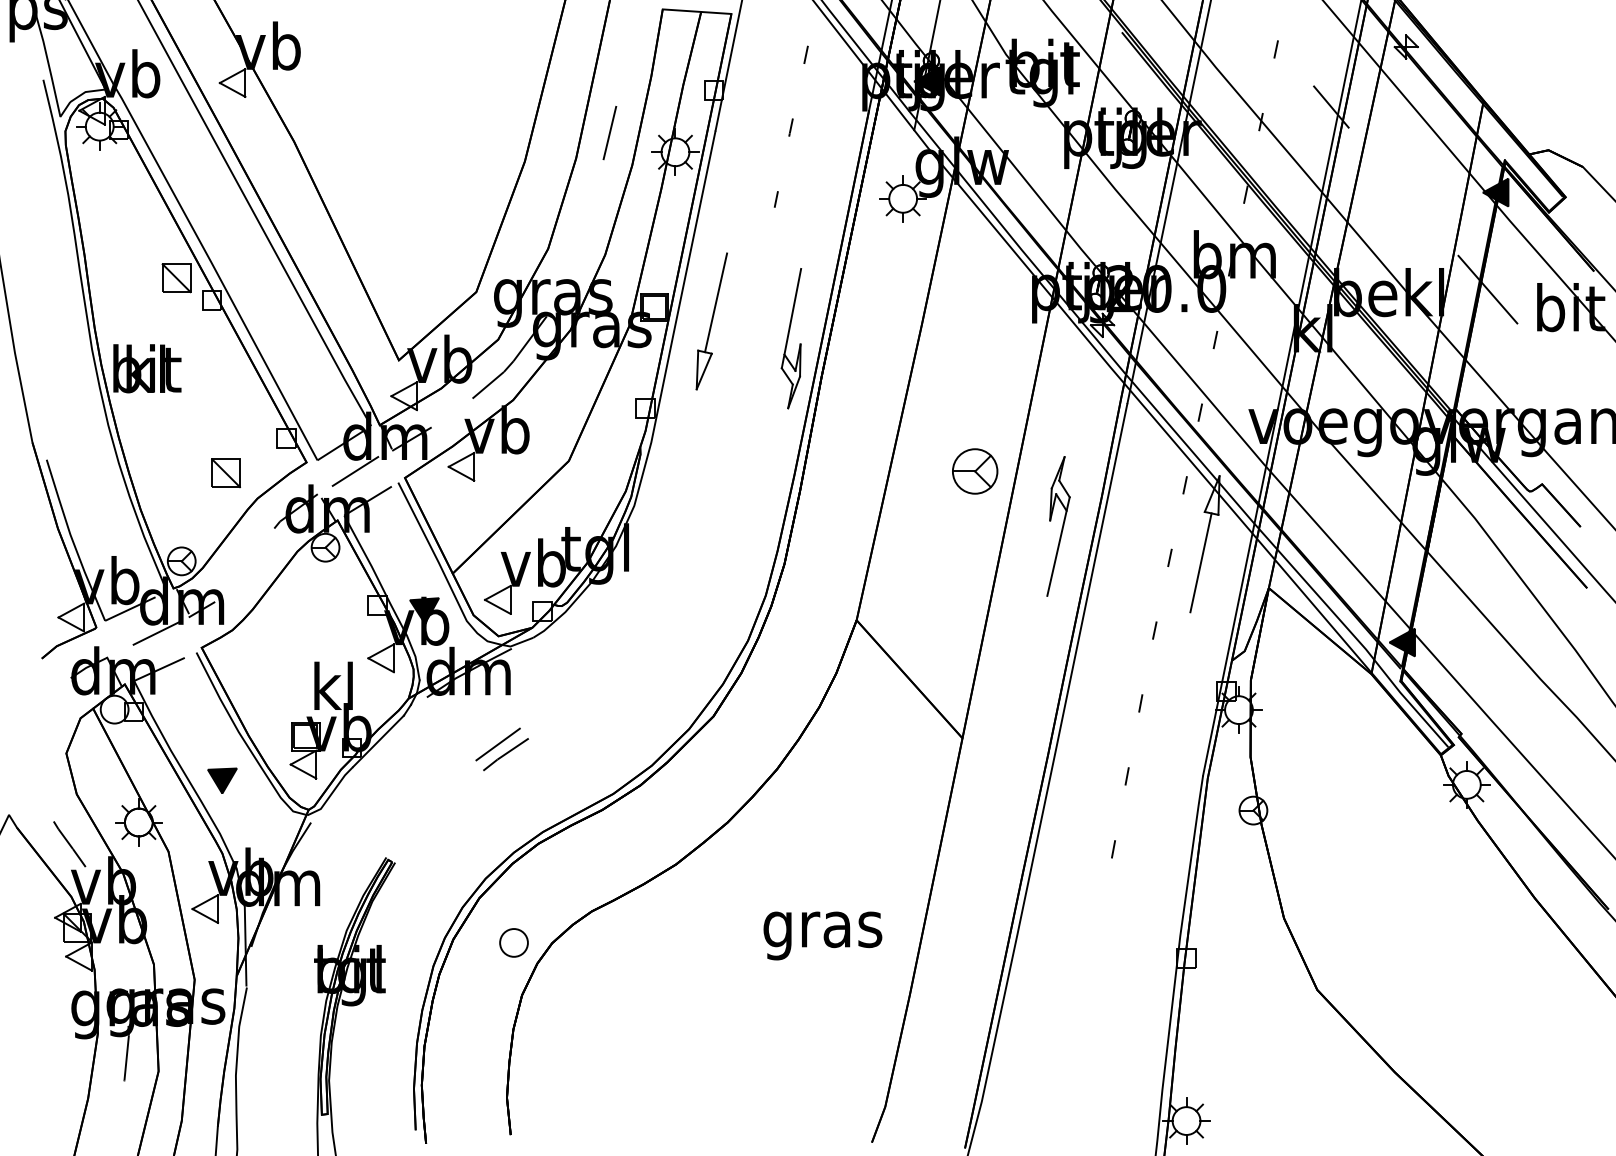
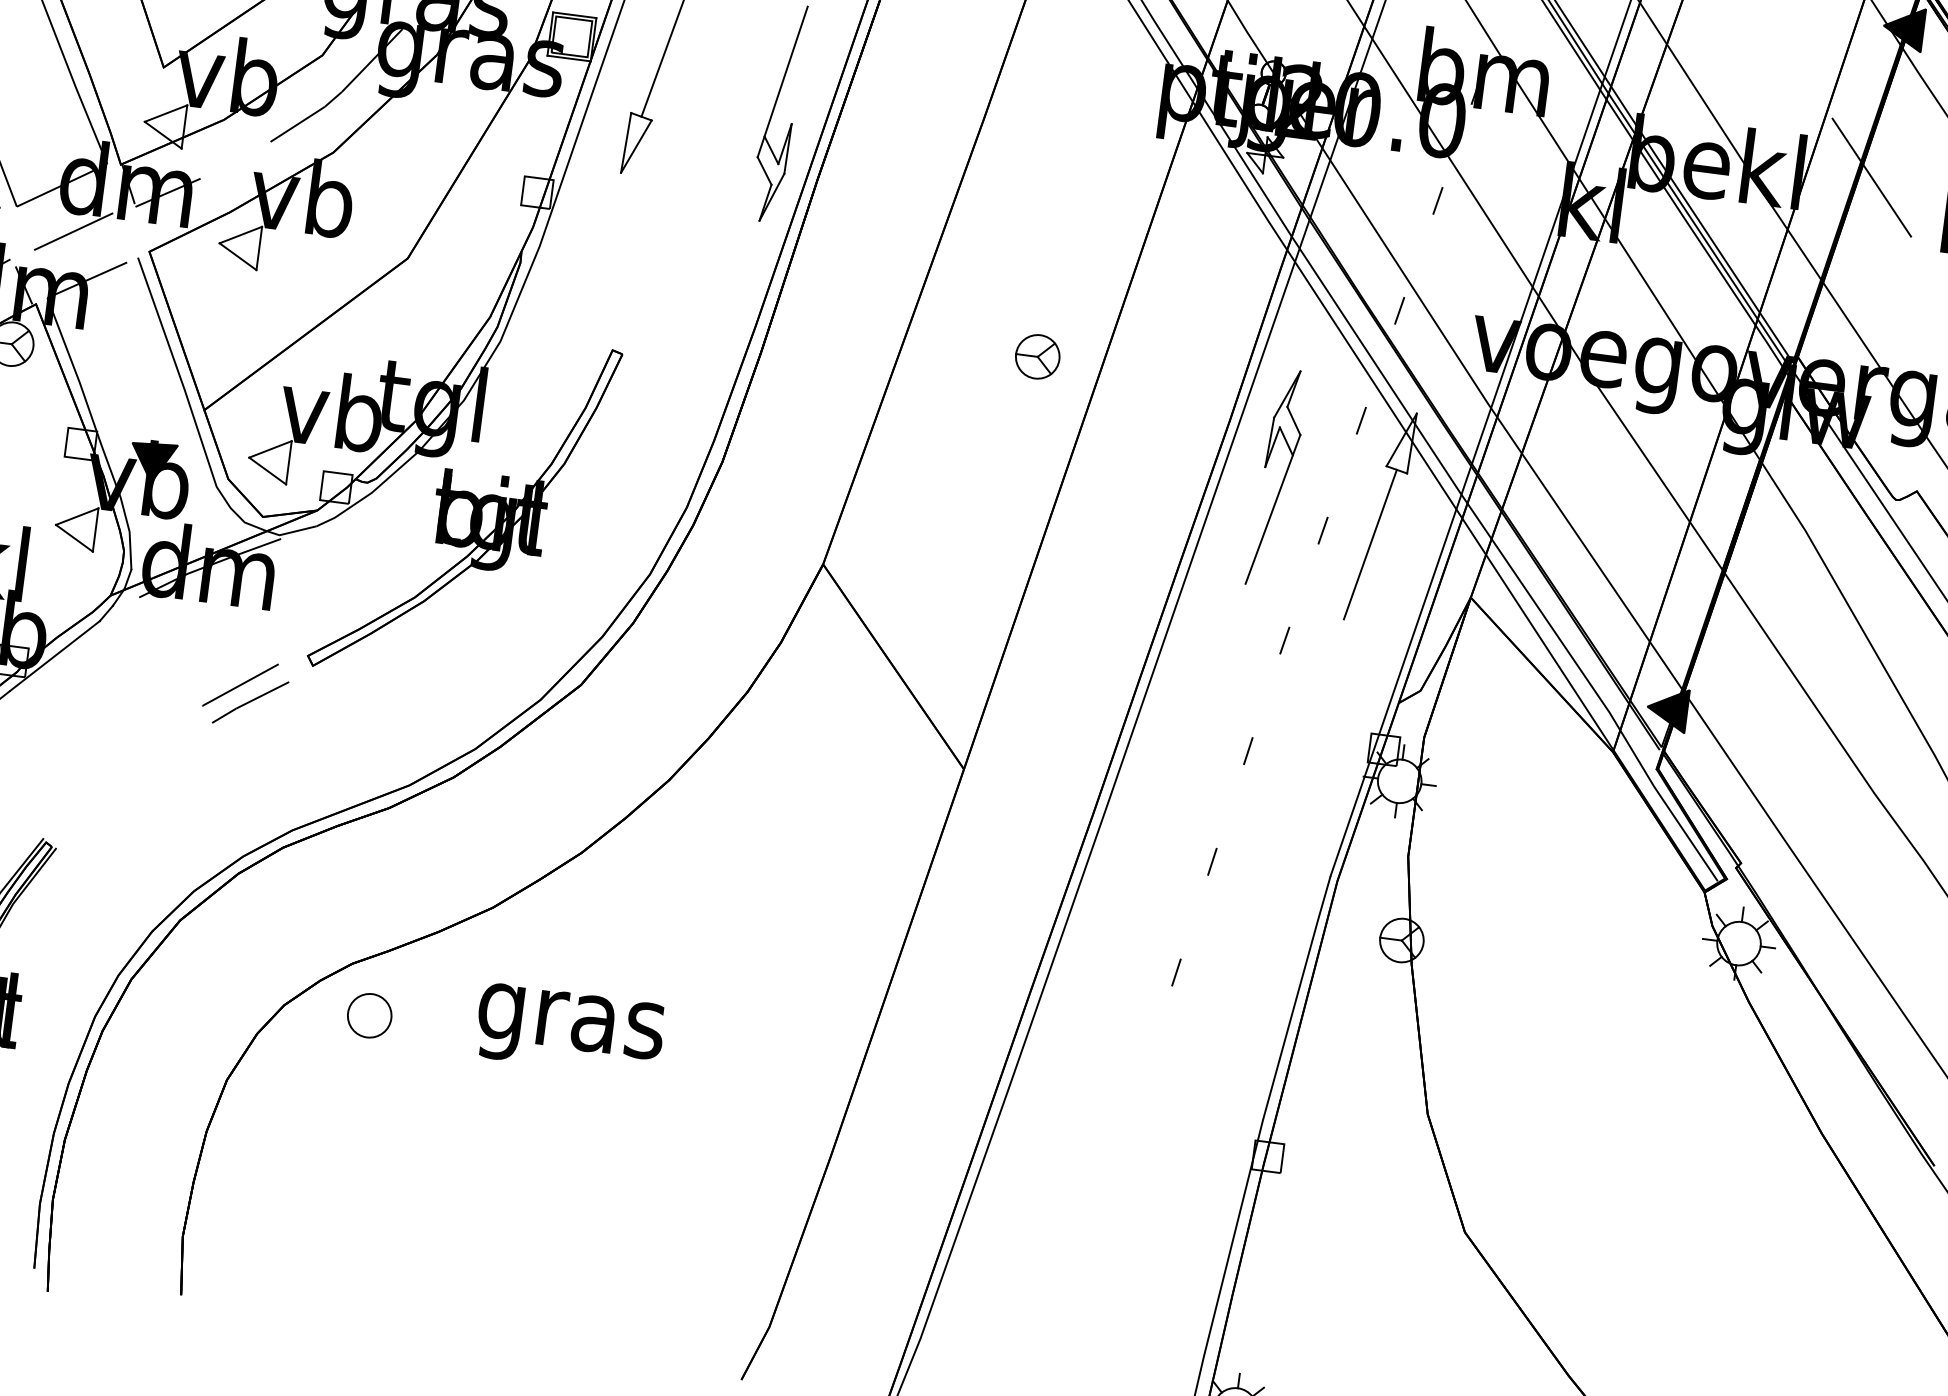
part: (975, 471) -> (1038, 356), size x0.62
part: (1058, 526) -> (1276, 478), moved
part: (625, 614) -> (464, 508), added
text: (822, 935) -> (569, 1029), moved
part: (513, 942) -> (368, 1015), moved

